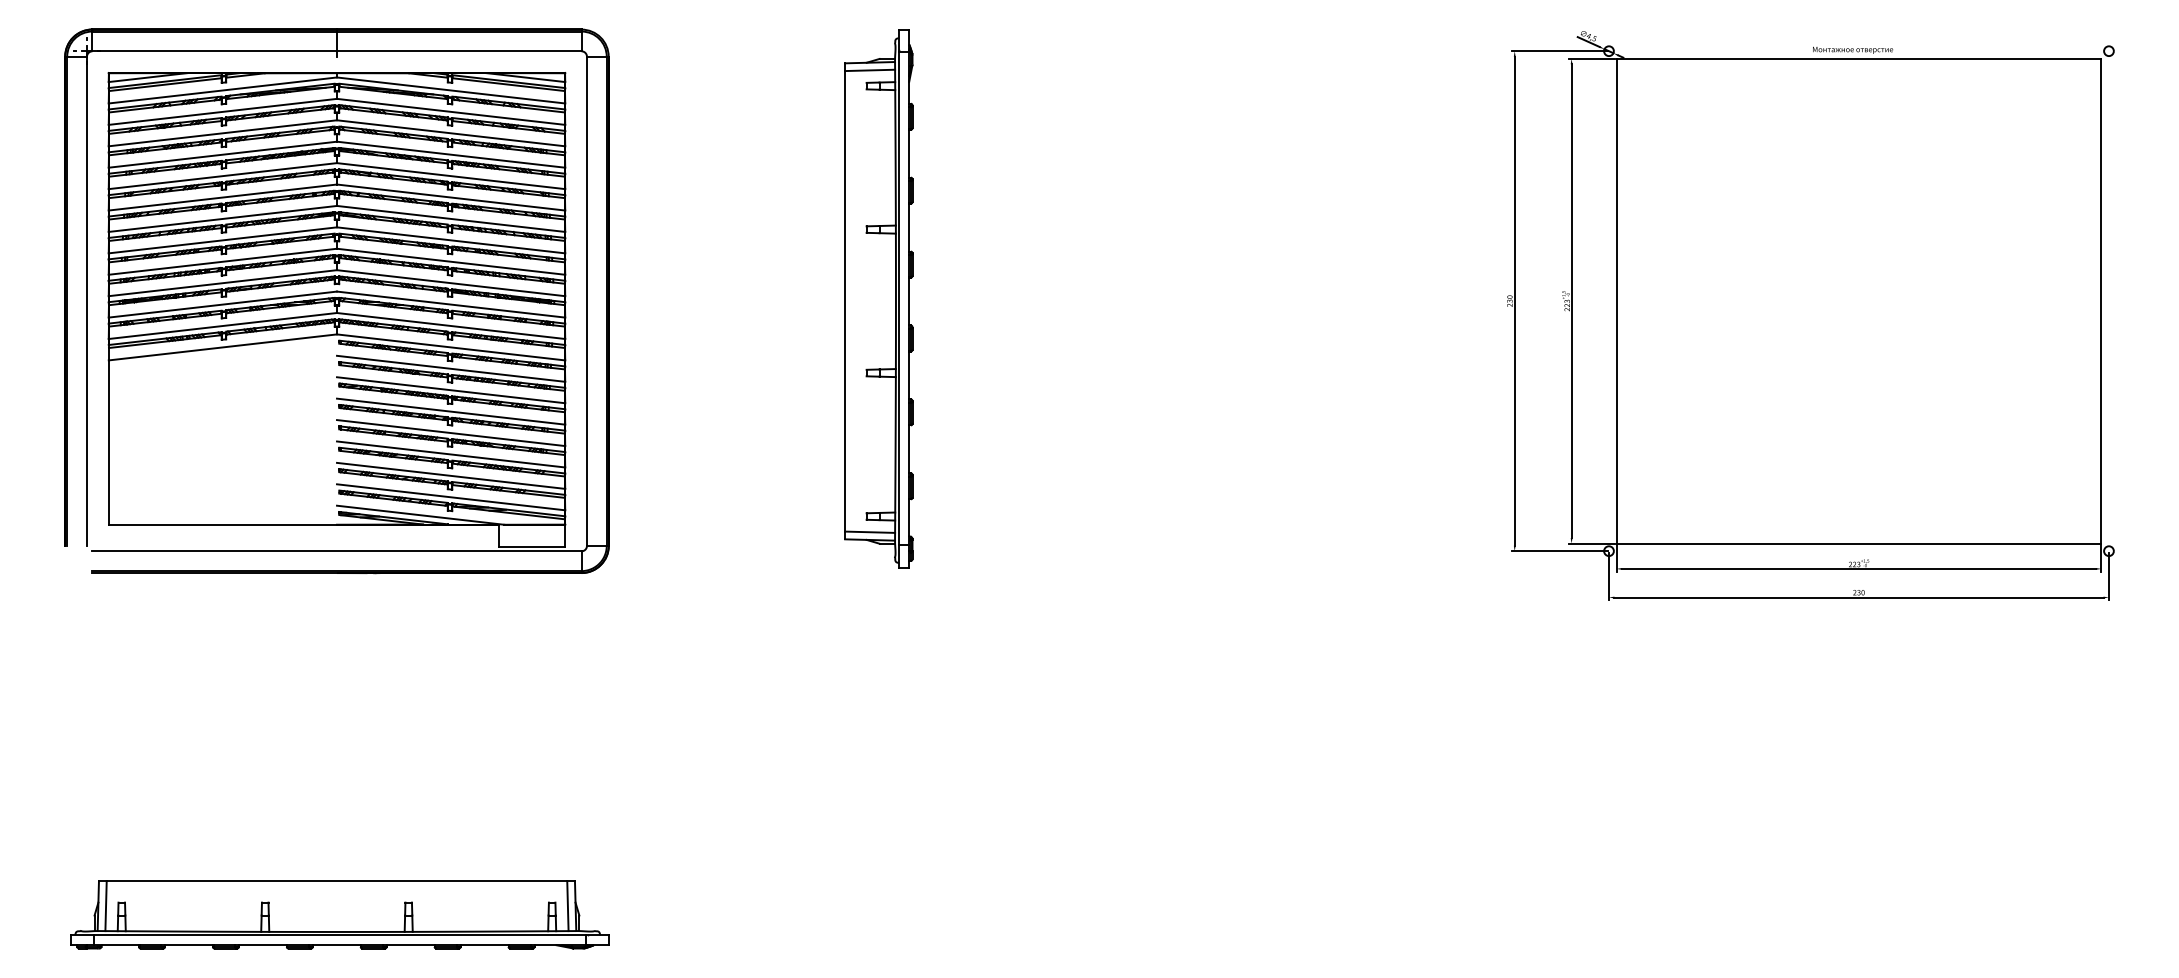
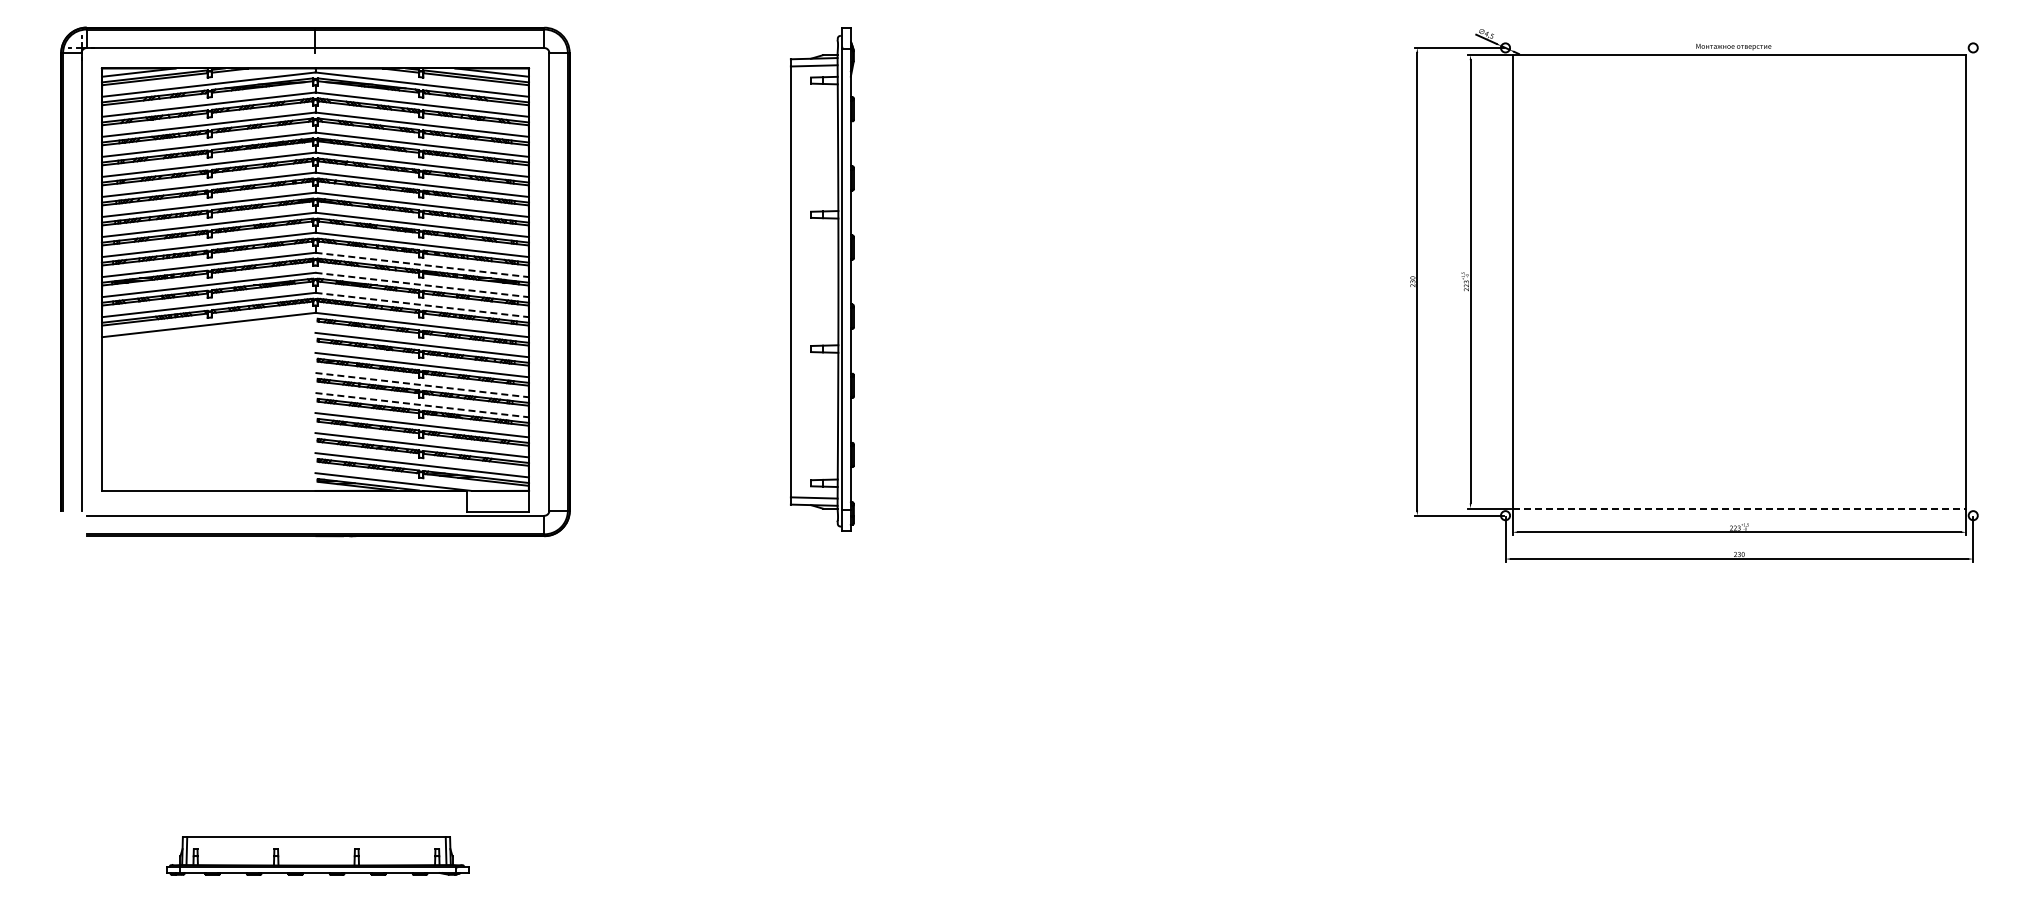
line: (451, 283) -> (422, 265), solid -> dashed
line: (451, 305) -> (422, 285), solid -> dashed
line: (451, 326) -> (422, 305), solid -> dashed
line: (451, 412) -> (422, 385), solid -> dashed
line: (451, 433) -> (422, 405), solid -> dashed
line: (1859, 543) -> (1739, 508), solid -> dashed
part: (339, 914) -> (317, 855), size x0.6

